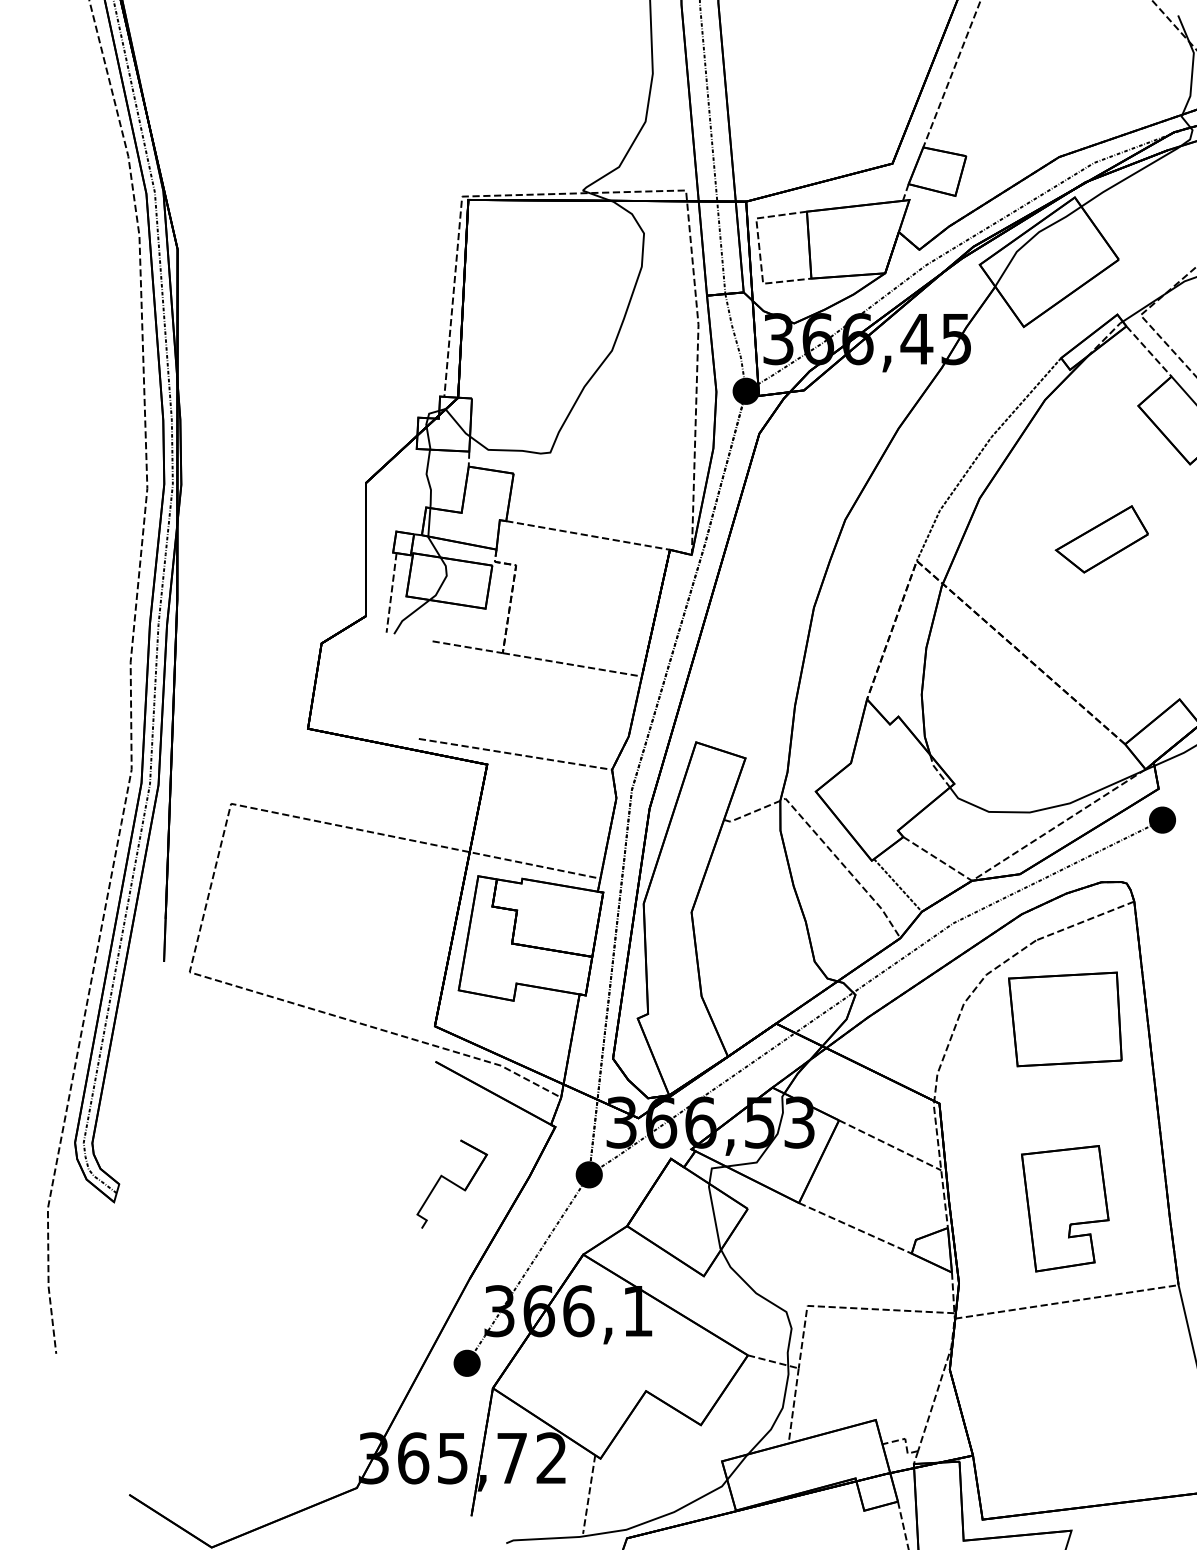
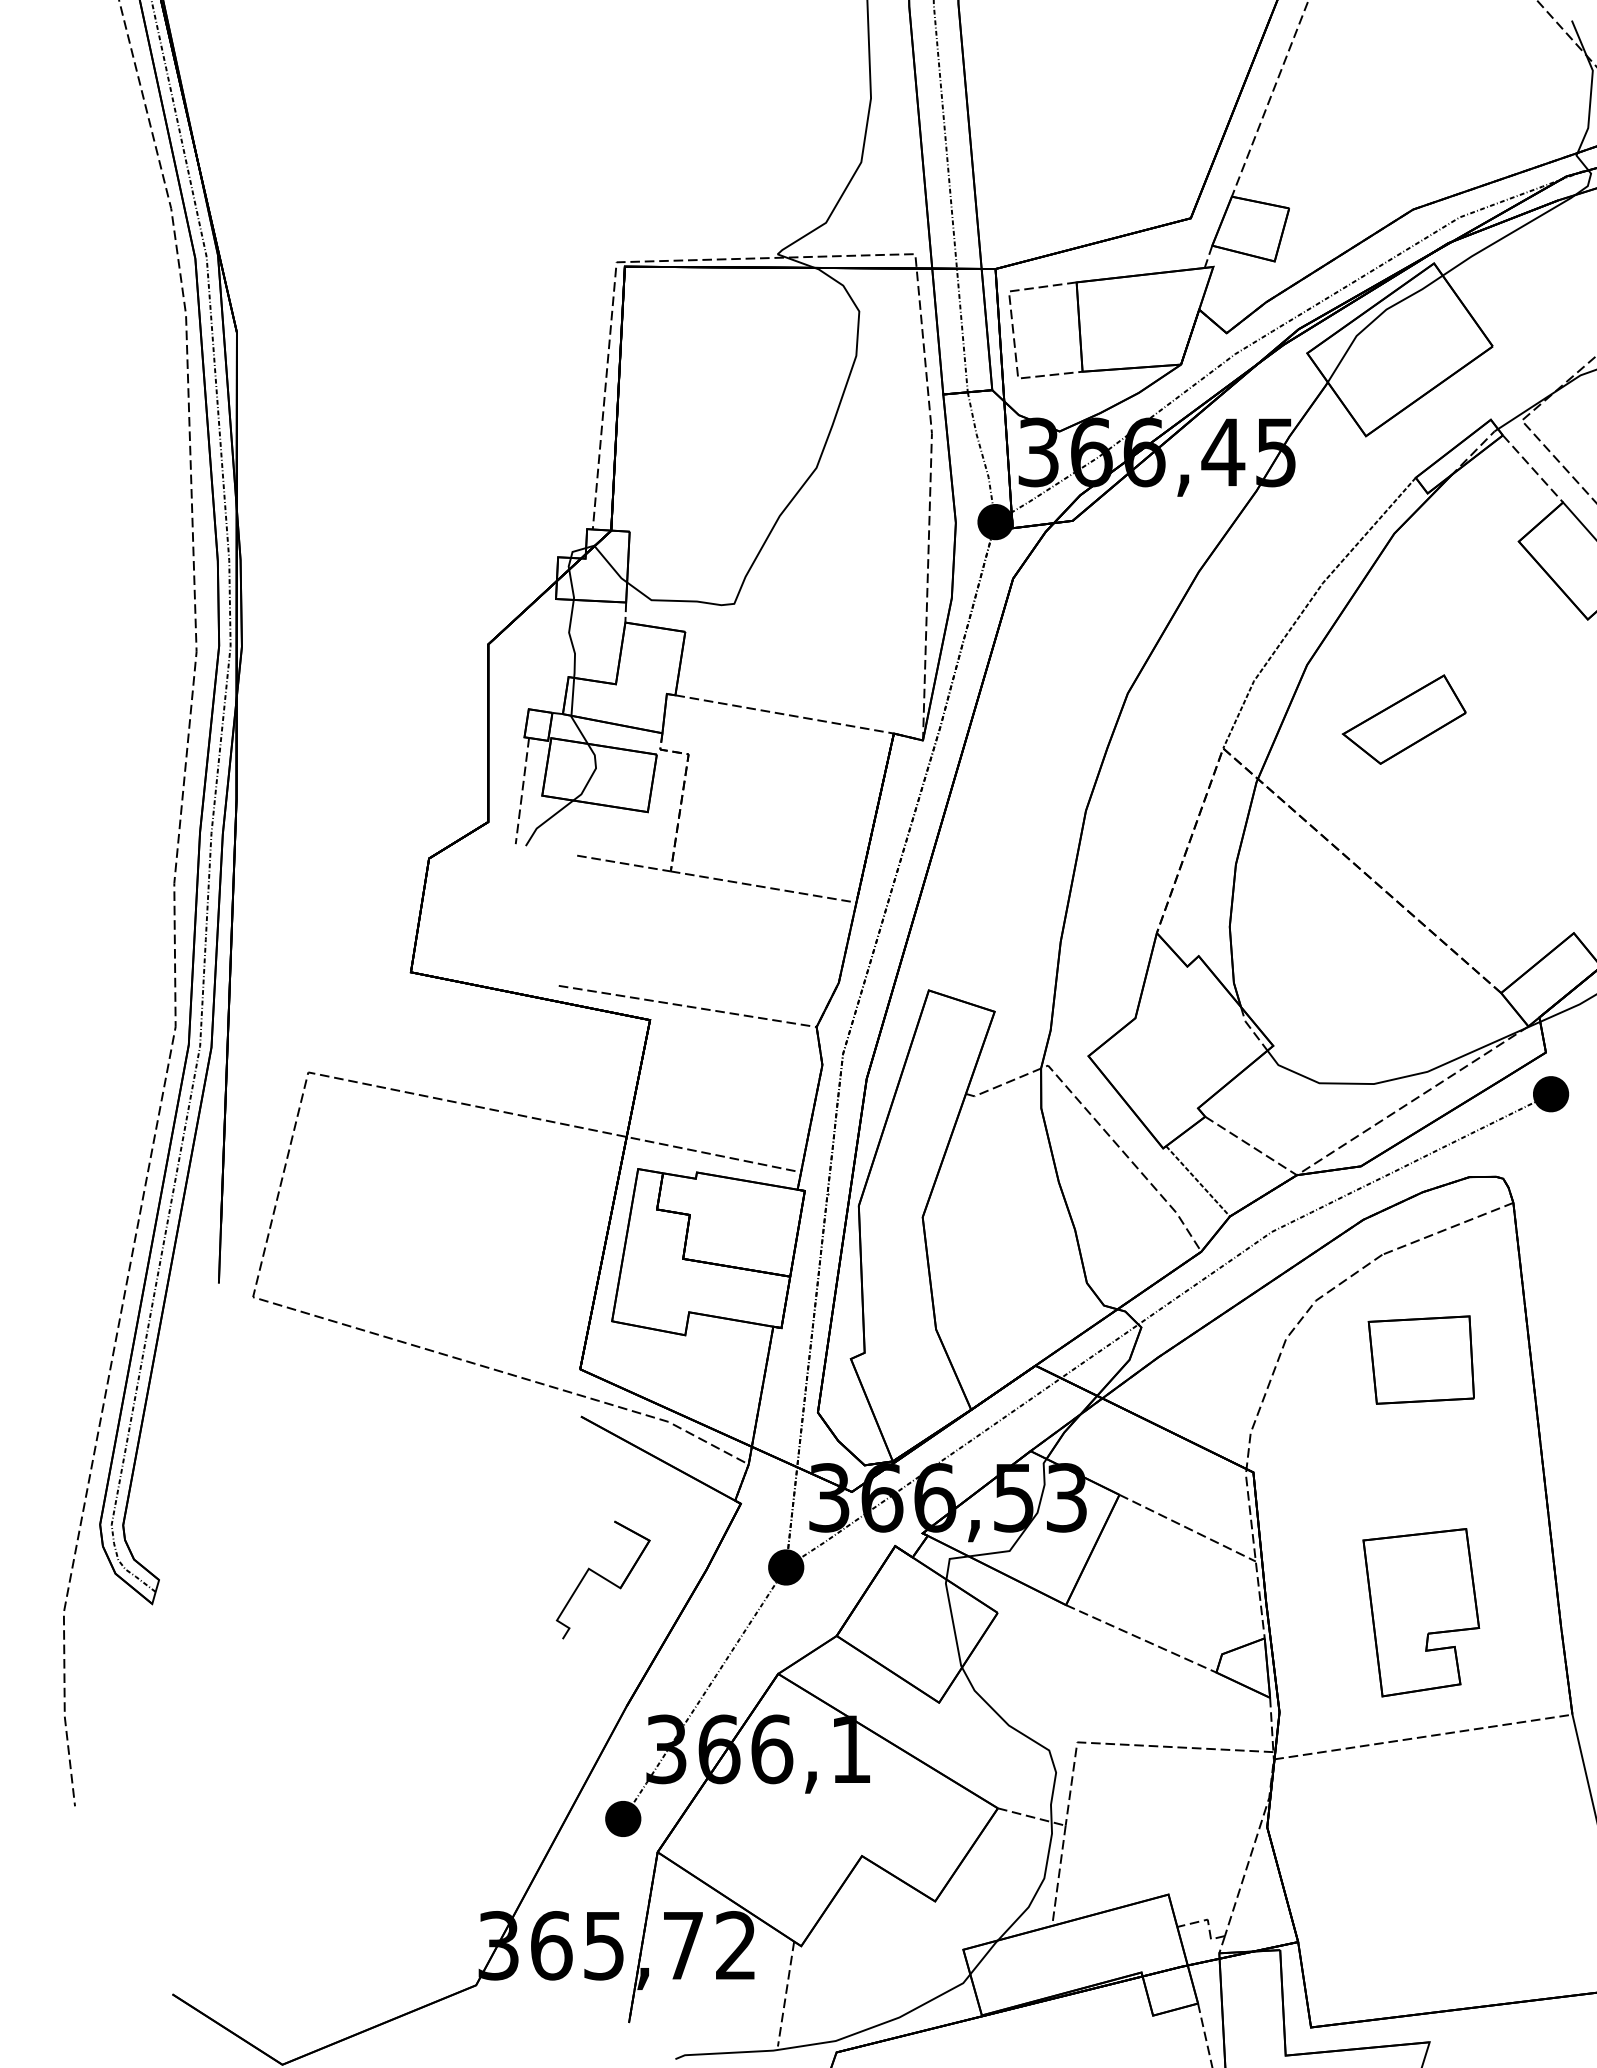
part: (1101, 539) -> (1403, 719), moved
part: (1065, 1018) -> (1421, 1359), size x0.7

